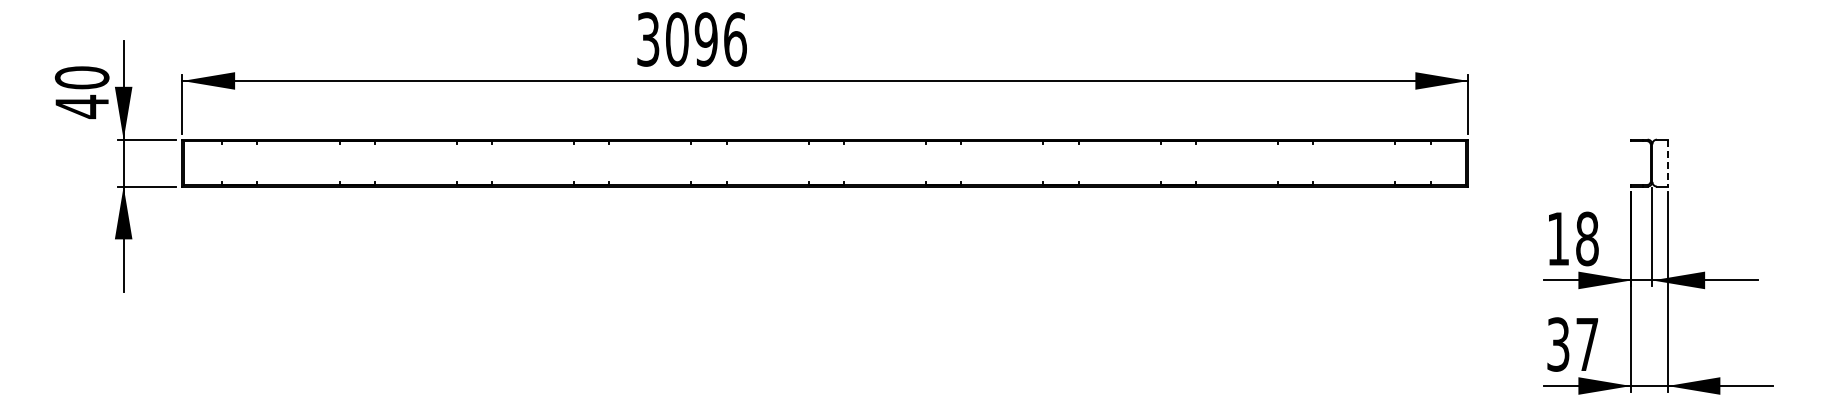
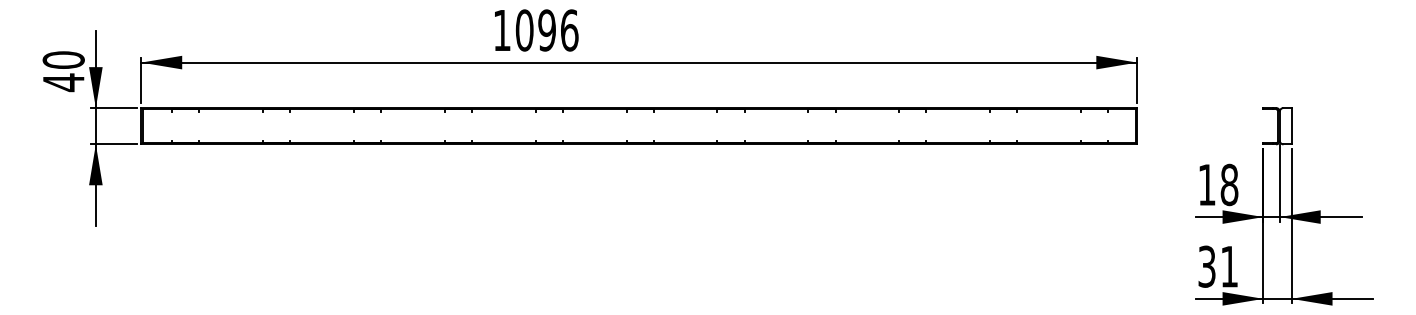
text: (648, 39) -> (502, 30), 3096 -> 1096
line: (1667, 163) -> (1291, 126), dashed -> solid
text: (1587, 344) -> (1229, 266), 37 -> 31

